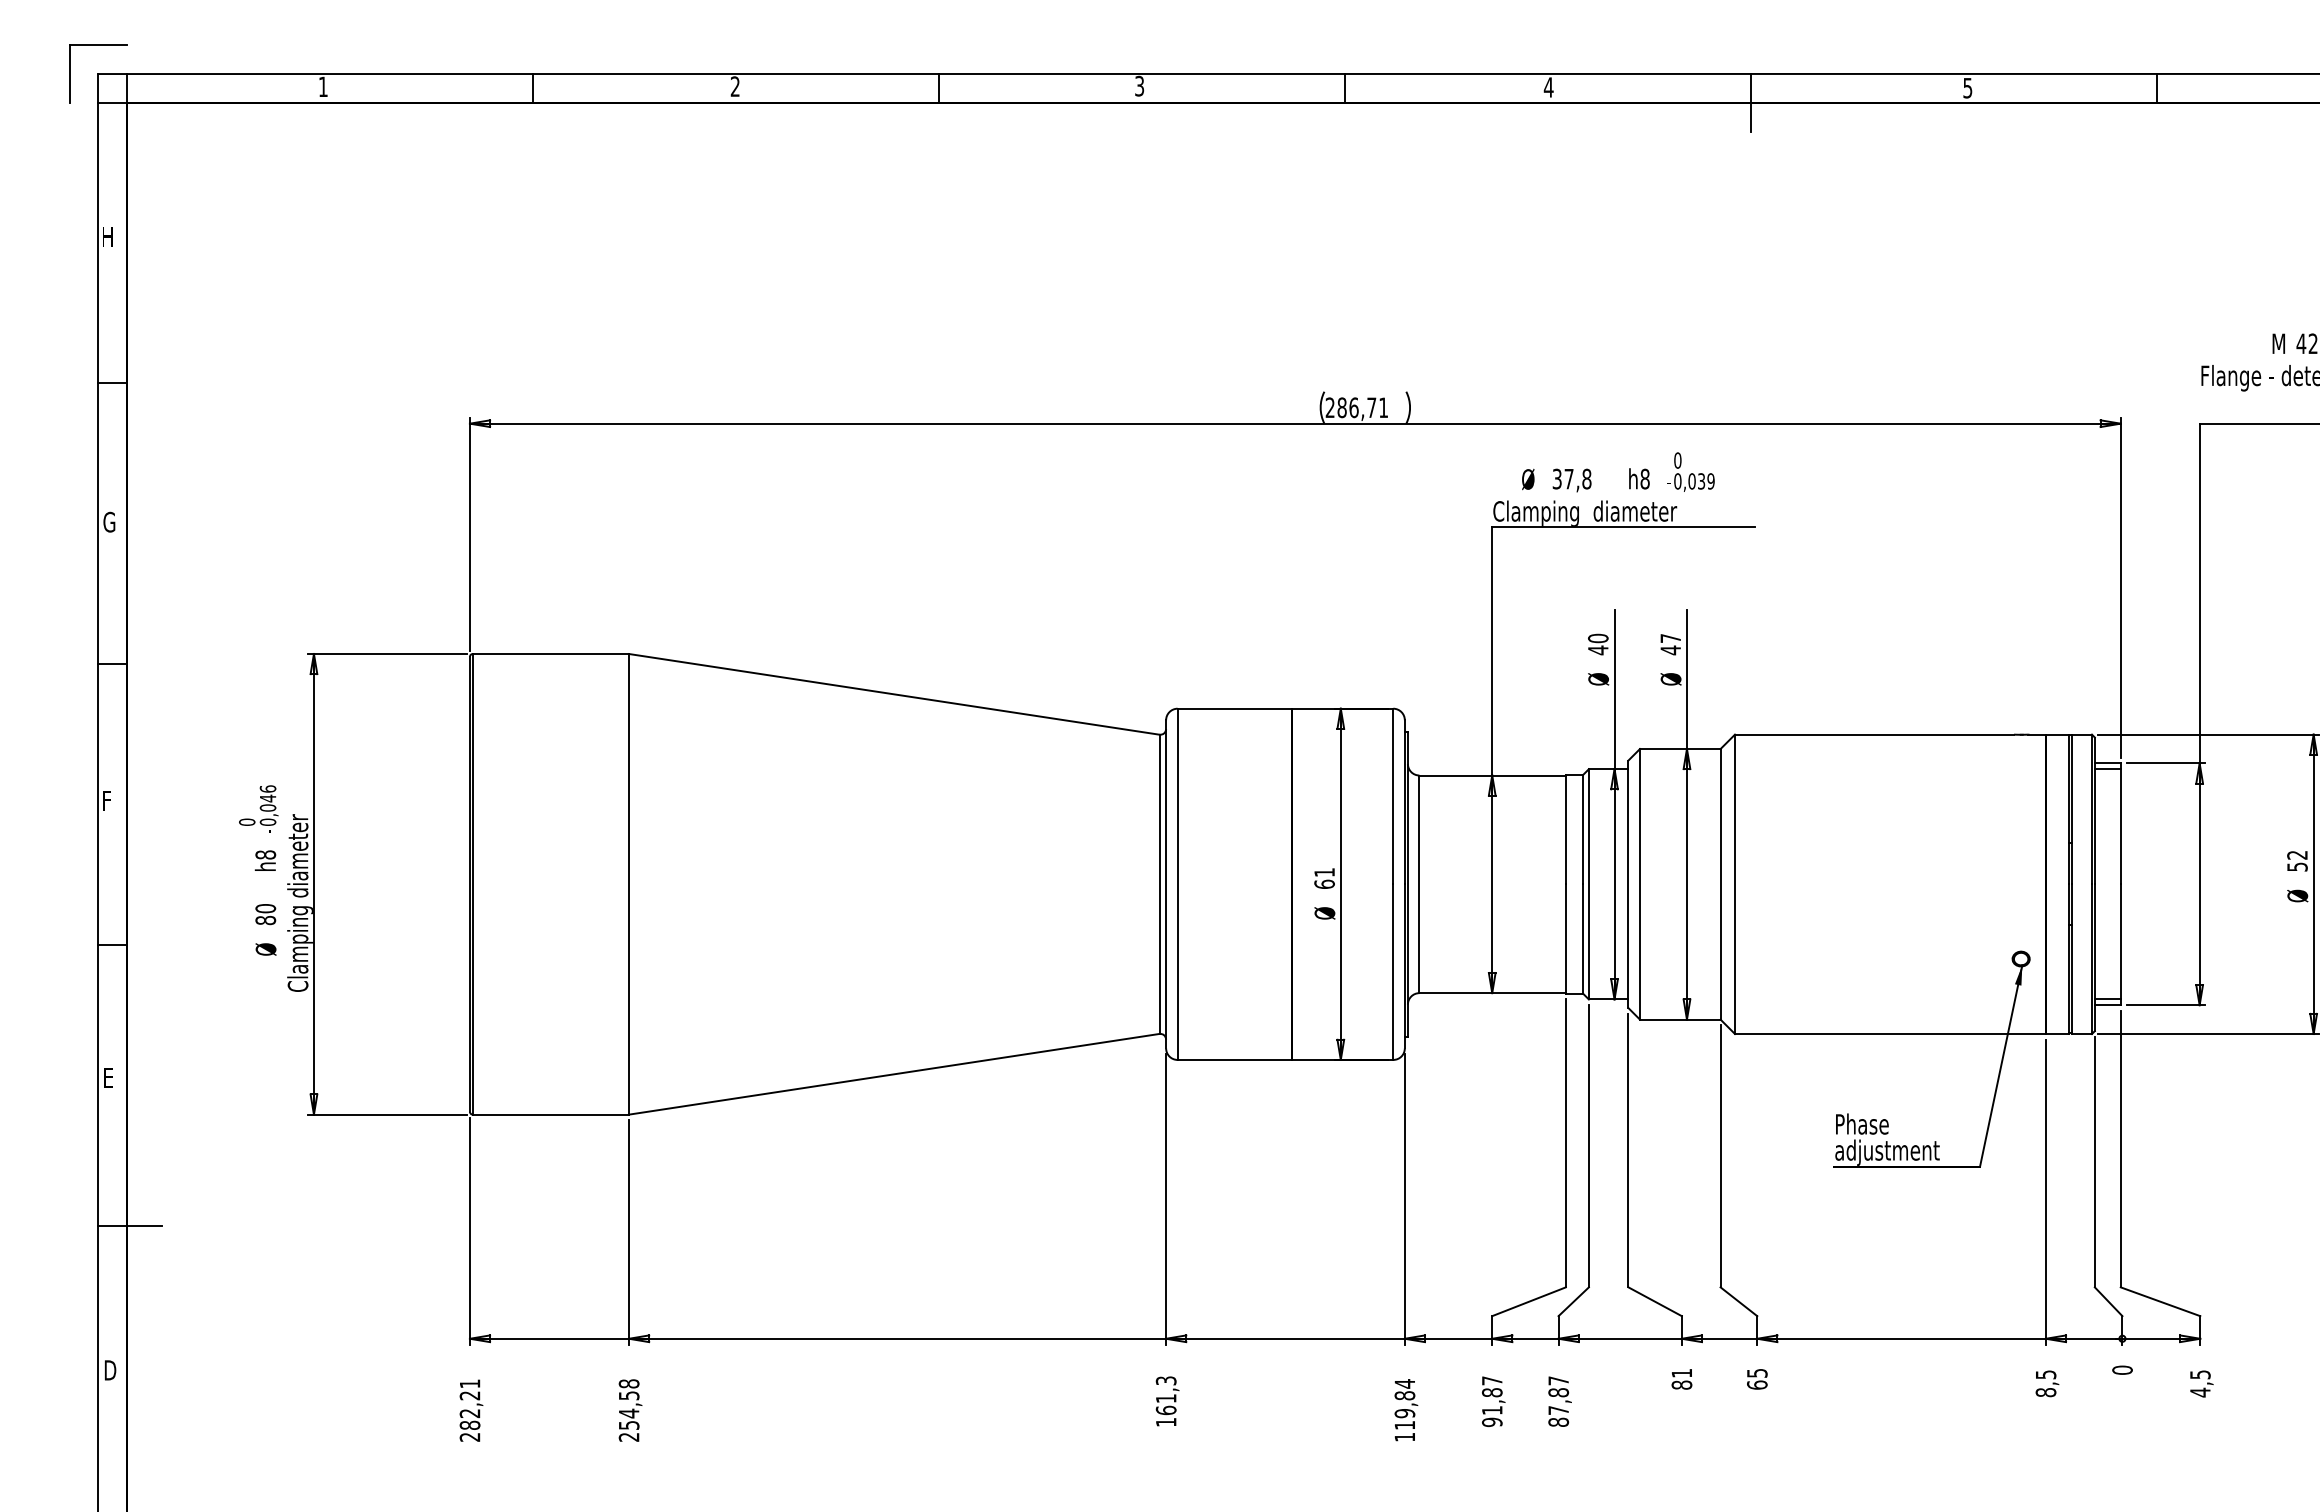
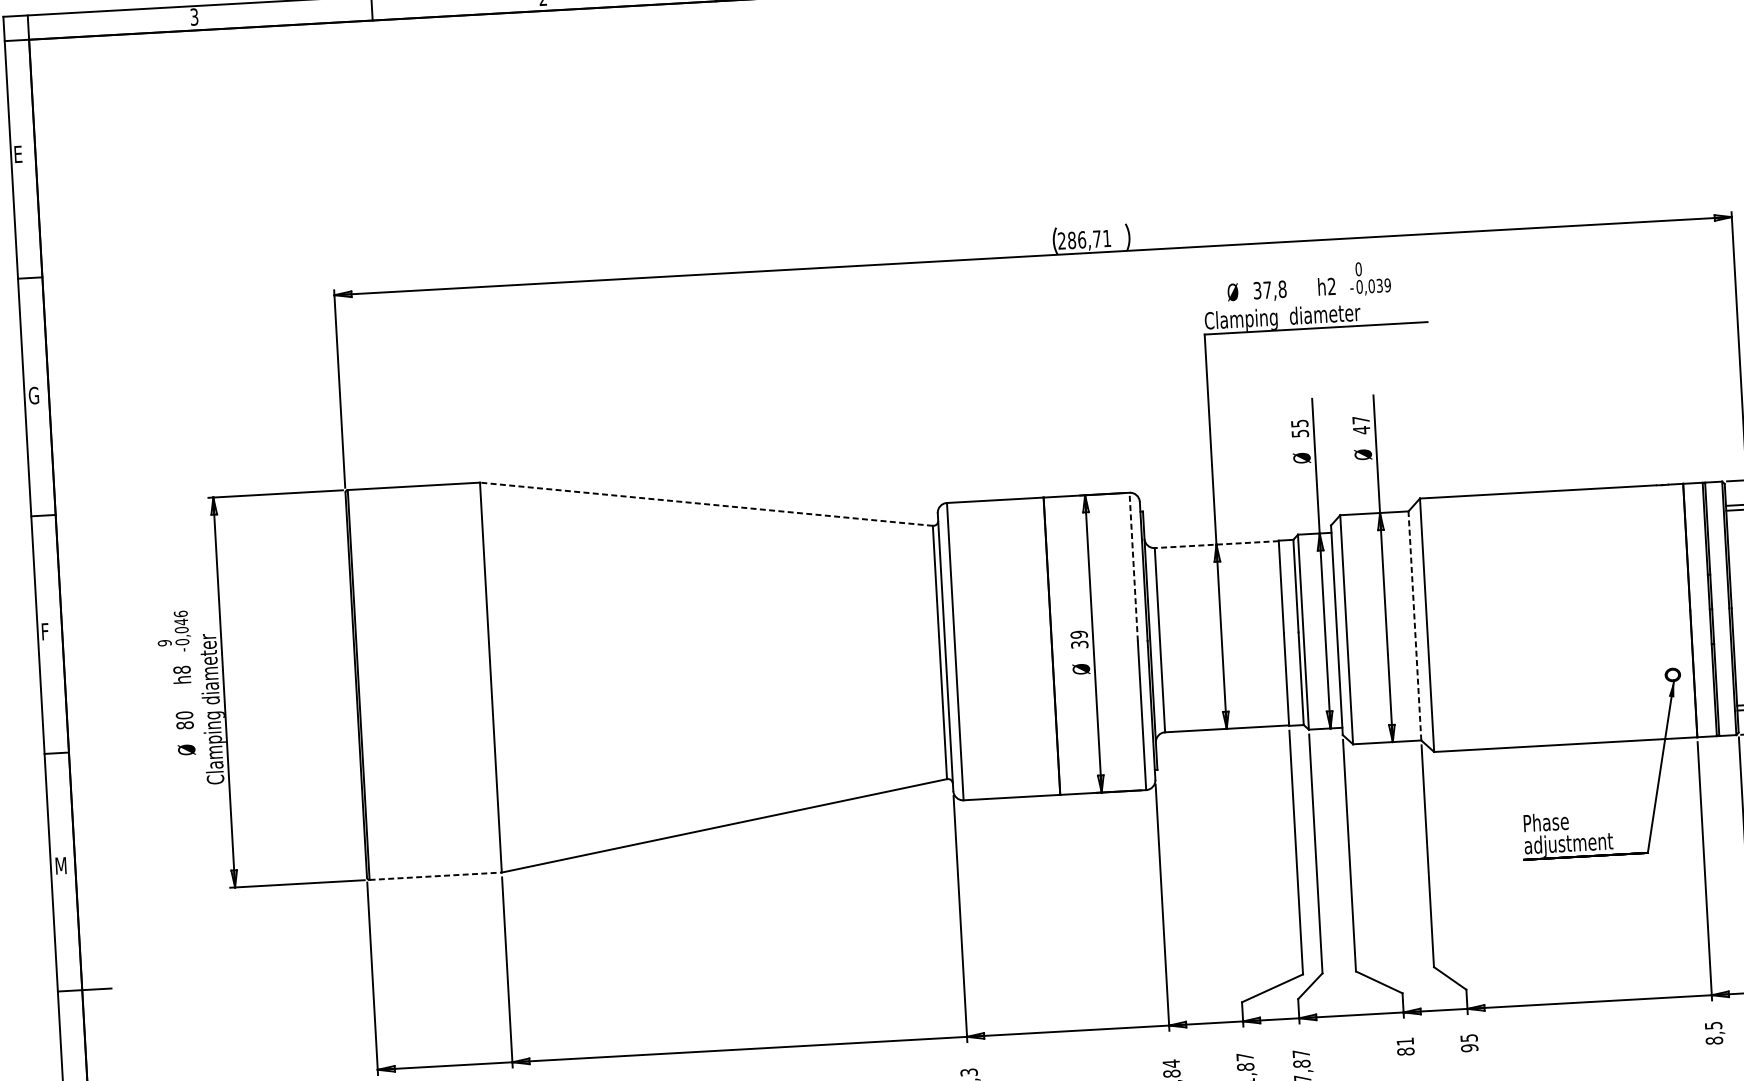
text: (322, 86) -> (193, 16), 1 -> 3
text: (108, 236) -> (19, 153), H -> E
text: (1644, 478) -> (1331, 286), h8 -> h2
text: (1598, 644) -> (1300, 428), 40 -> 55
line: (893, 694) -> (705, 504), solid -> dashed
line: (1492, 775) -> (1216, 544), solid -> dashed
line: (1393, 796) -> (1133, 567), solid -> dashed
text: (247, 821) -> (164, 642), 0 -> 9
text: (1324, 878) -> (1079, 639), 61 -> 39
line: (1720, 883) -> (1414, 625), solid -> dashed
text: (110, 1077) -> (61, 865), E -> M
line: (551, 1114) -> (436, 876), solid -> dashed
text: (1757, 1384) -> (1469, 1047), 65 -> 95

